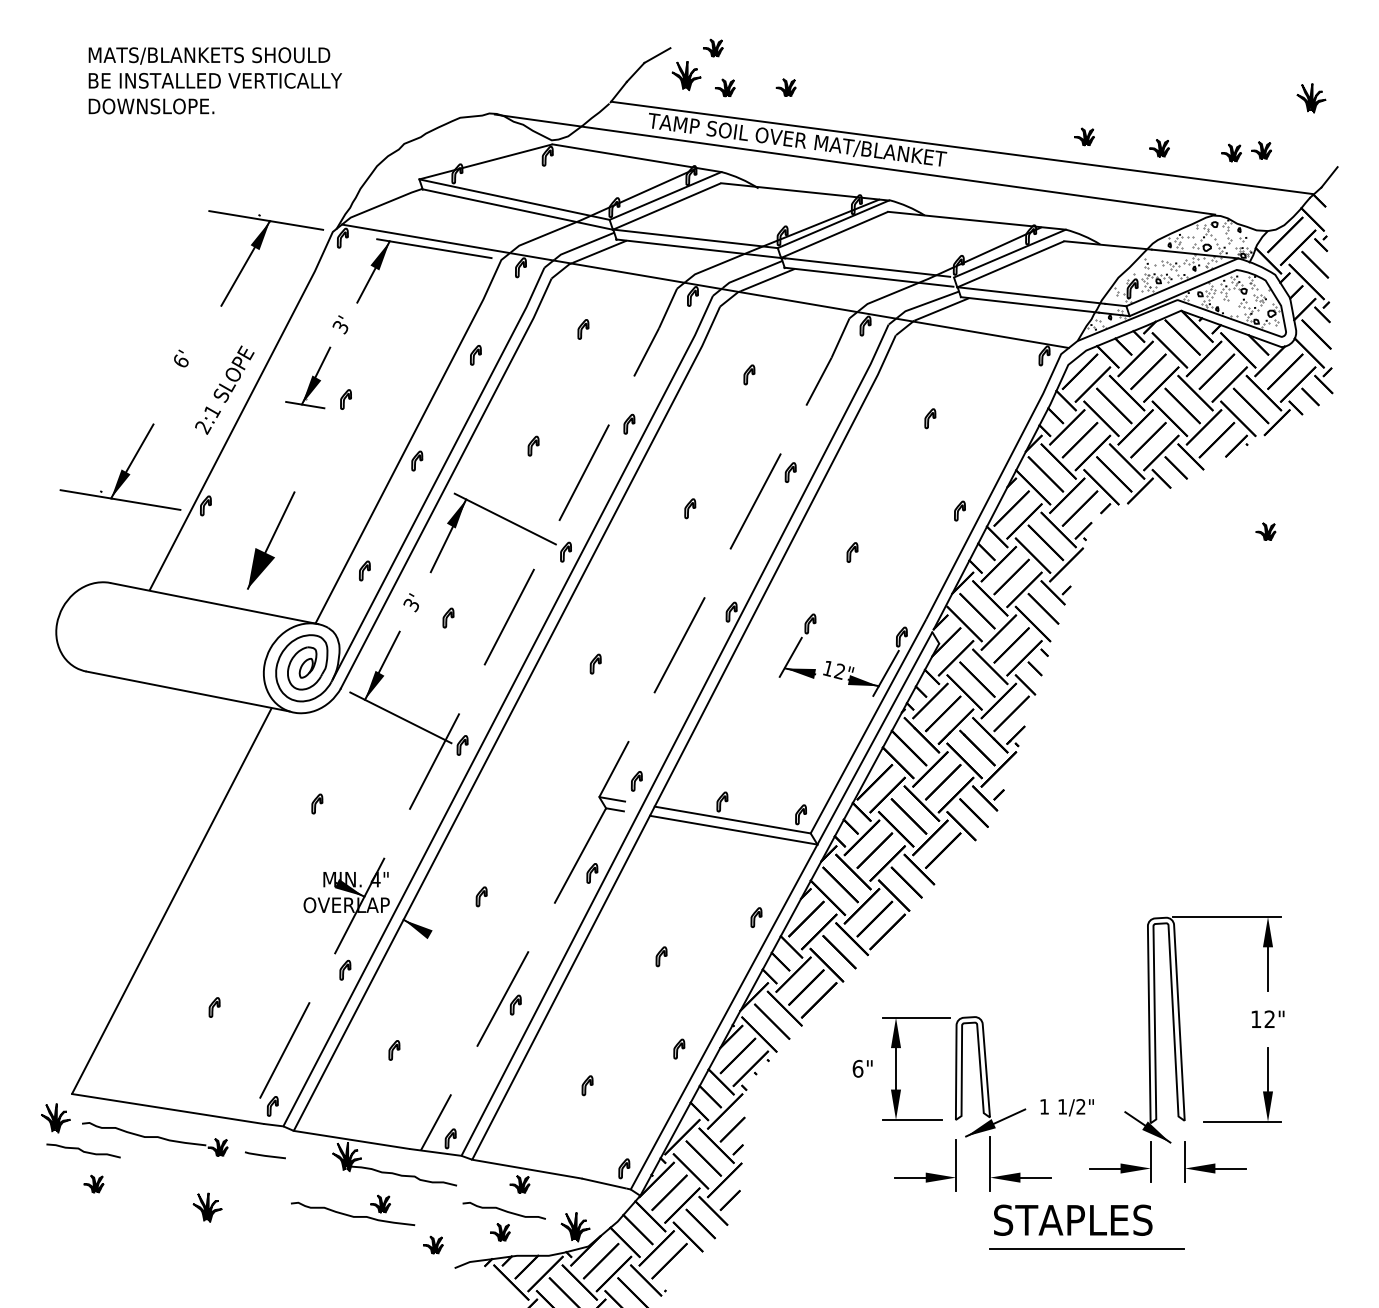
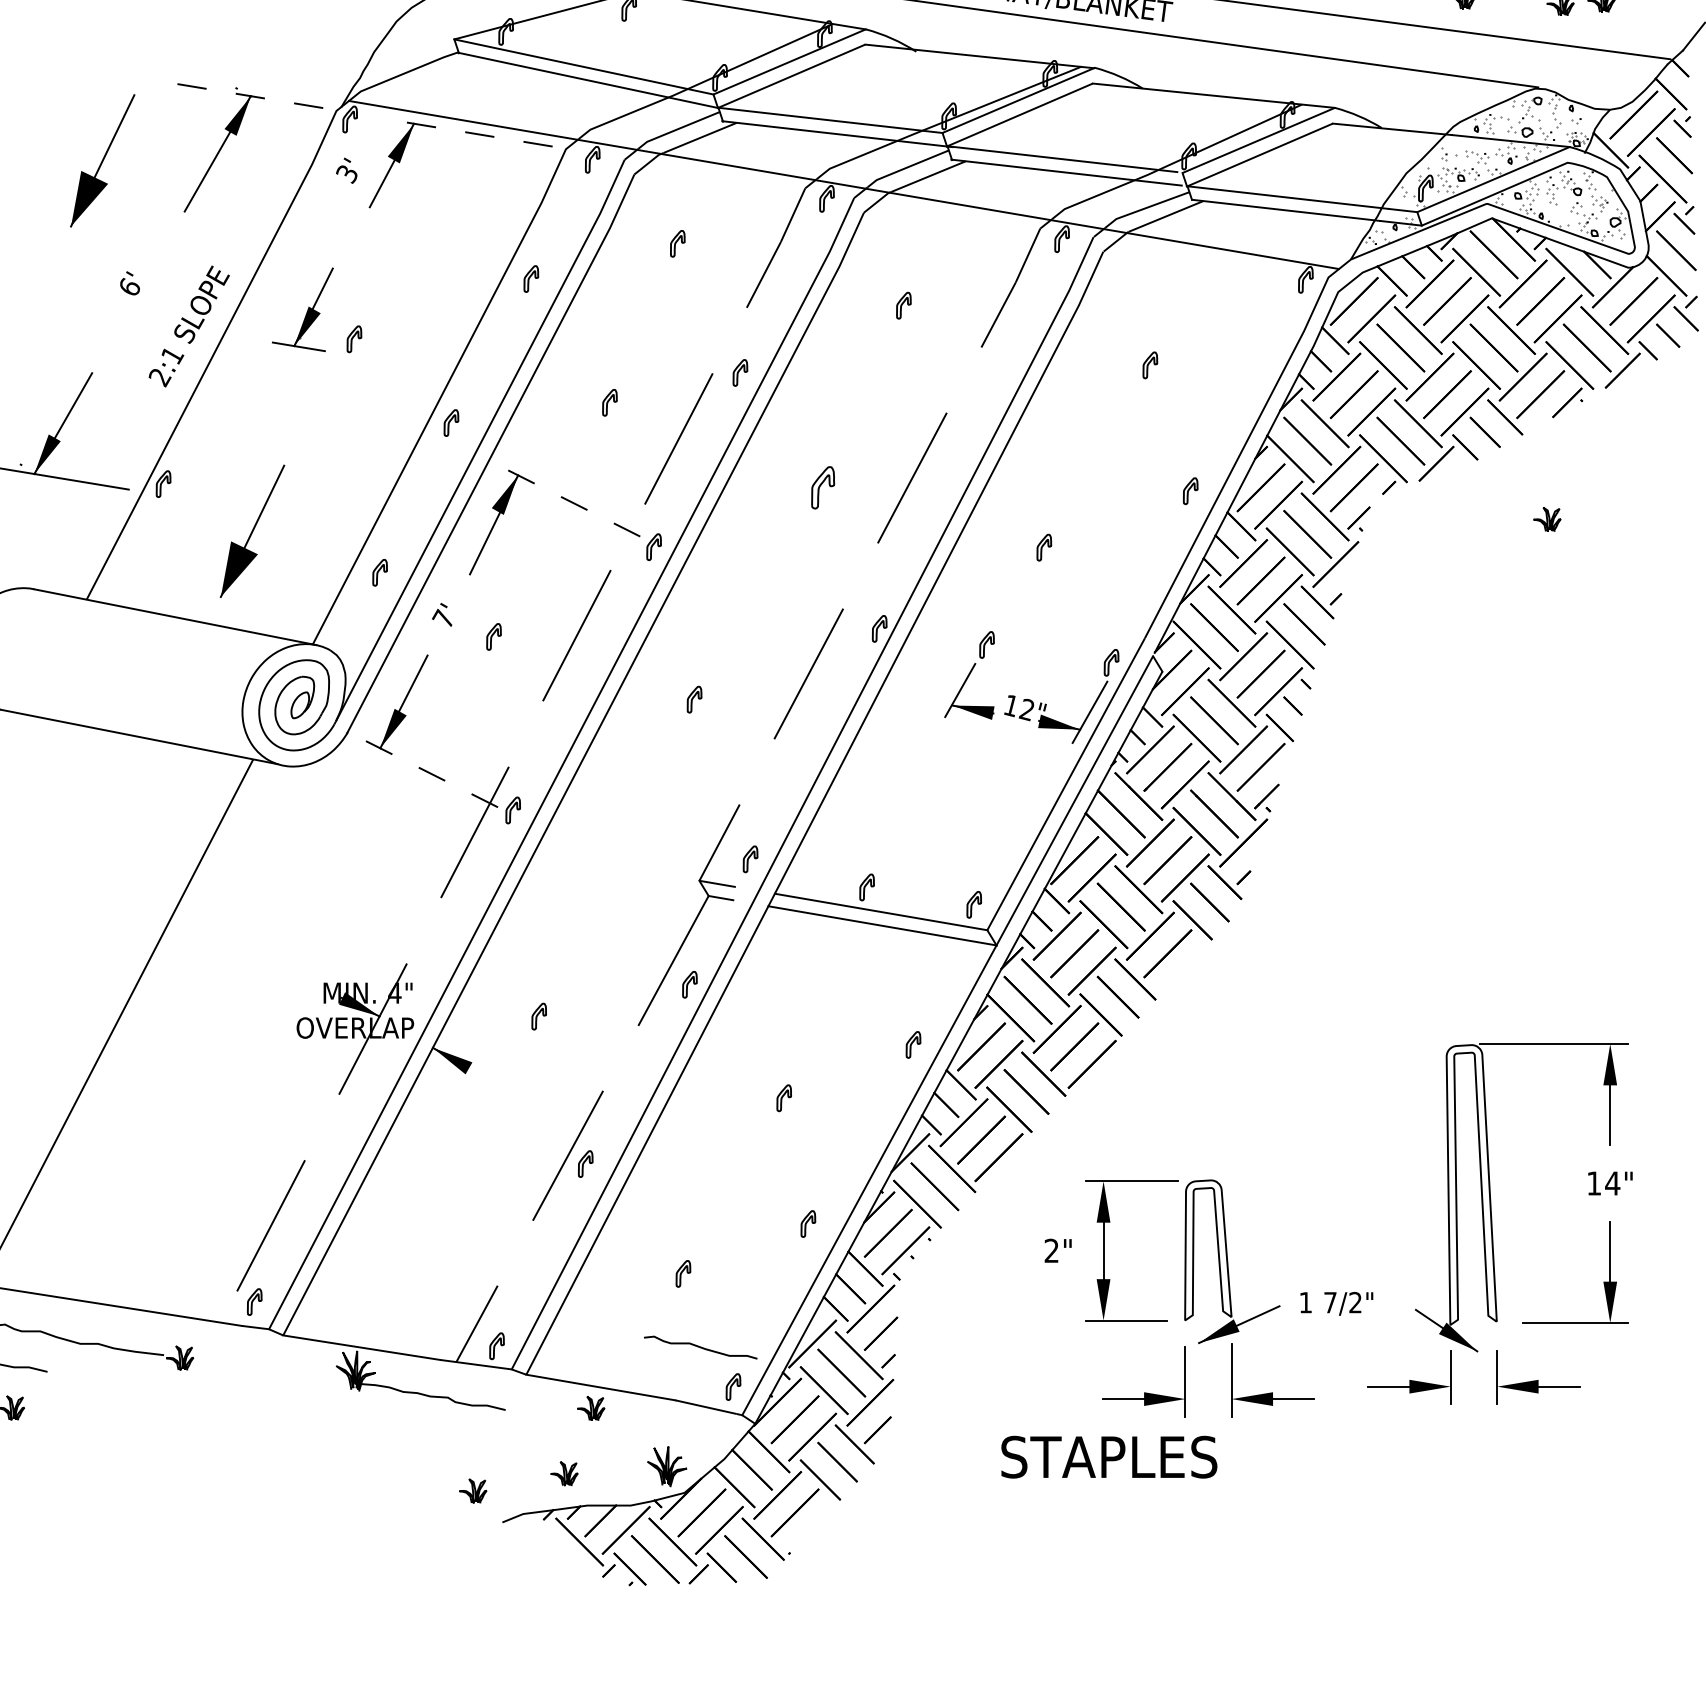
line: (266, 220) -> (246, 95), solid -> dashed
line: (434, 248) -> (474, 133), solid -> dashed
part: (161, 268) -> (103, 160), added
text: (340, 324) -> (346, 170), moved
curve: (790, 471) -> (959, 437), removed
part: (690, 508) -> (823, 487), size x1.6
line: (505, 519) -> (571, 502), solid -> dashed
curve: (1265, 531) -> (1546, 518), moved
text: (410, 604) -> (442, 618), 3' -> 7'
line: (400, 717) -> (428, 772), solid -> dashed
curve: (317, 802) -> (315, 888), removed
curve: (345, 968) -> (353, 1114), removed
curve: (214, 1006) -> (175, 1165), removed
text: (1269, 1018) -> (1612, 1182), 12" -> 14"
curve: (394, 1049) -> (420, 1224), removed
text: (857, 1068) -> (1051, 1250), 6" -> 2"
text: (1062, 1106) -> (1330, 1302), 1/2" -> 7/2"
line: (265, 1155) -> (244, 1368), removed
curve: (207, 1207) -> (165, 1439), removed
part: (353, 1210) -> (364, 1443), removed
curve: (503, 1210) -> (699, 1347), moved
text: (1073, 1219) -> (1109, 1456), moved
line: (1086, 1248) -> (1363, 1495), removed

